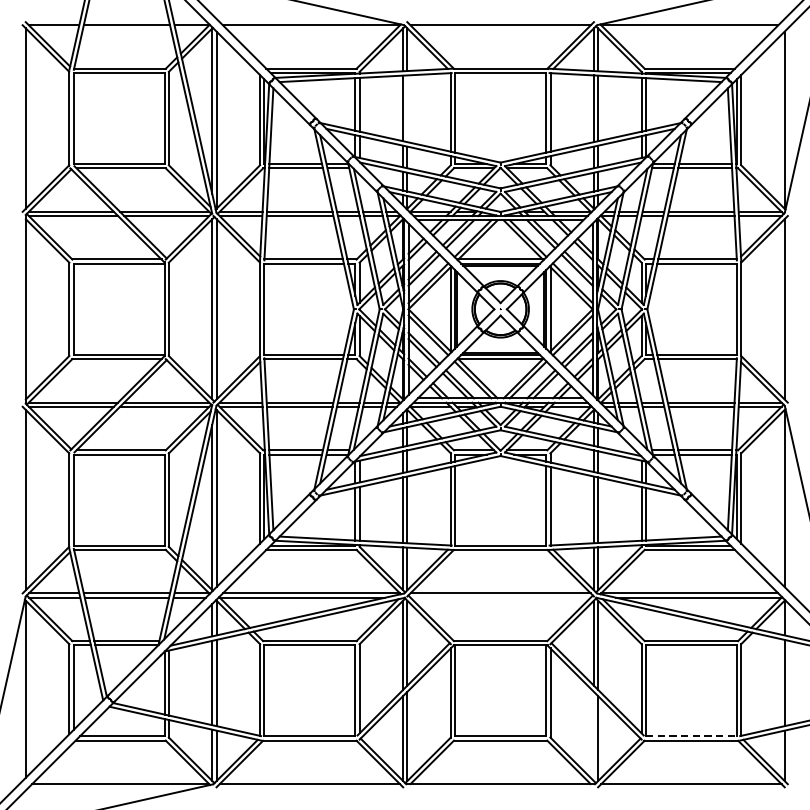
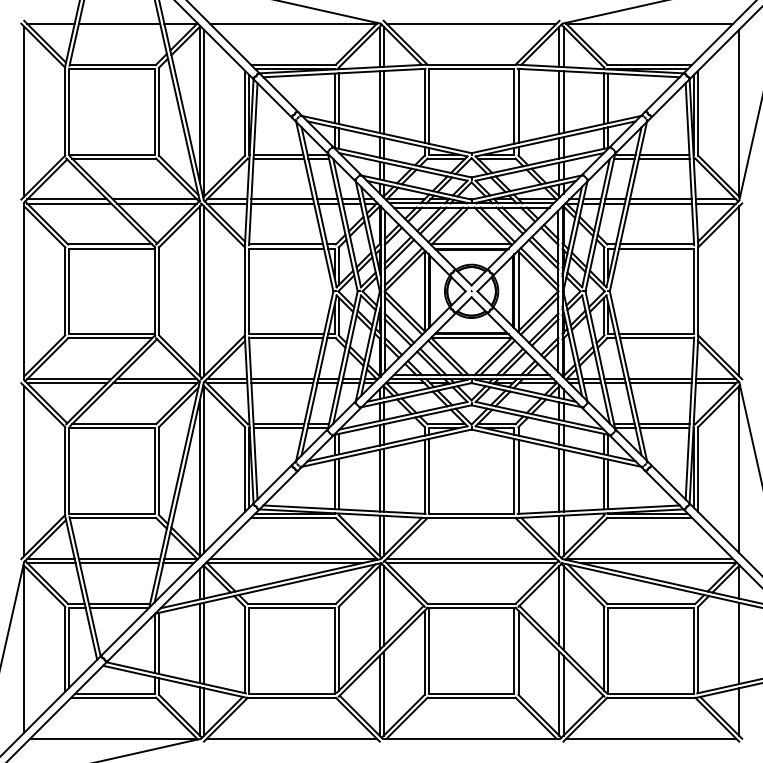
line: (407, 108) -> (383, 102), added
line: (500, 598) -> (471, 563), added
line: (593, 736) -> (559, 693), added
line: (691, 736) -> (651, 693), dashed -> solid

